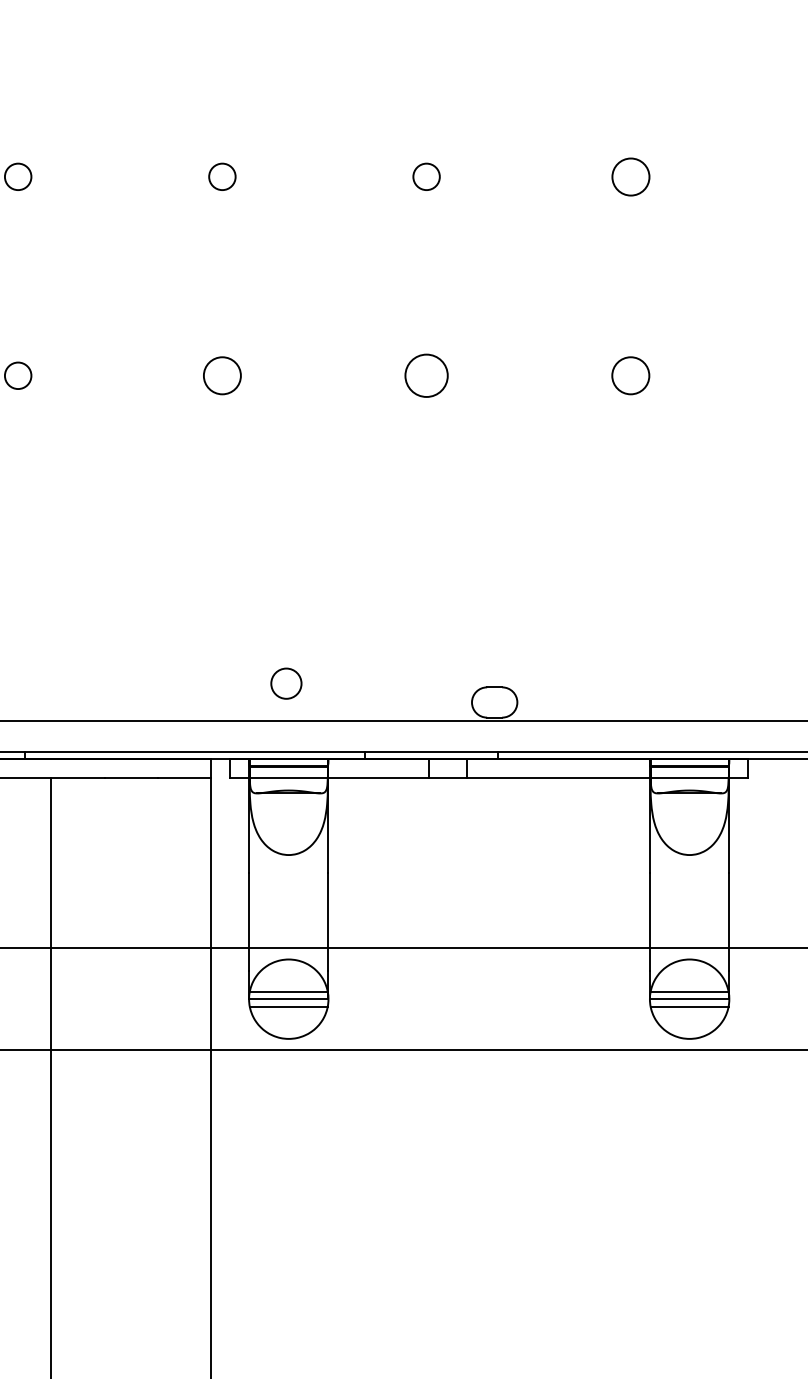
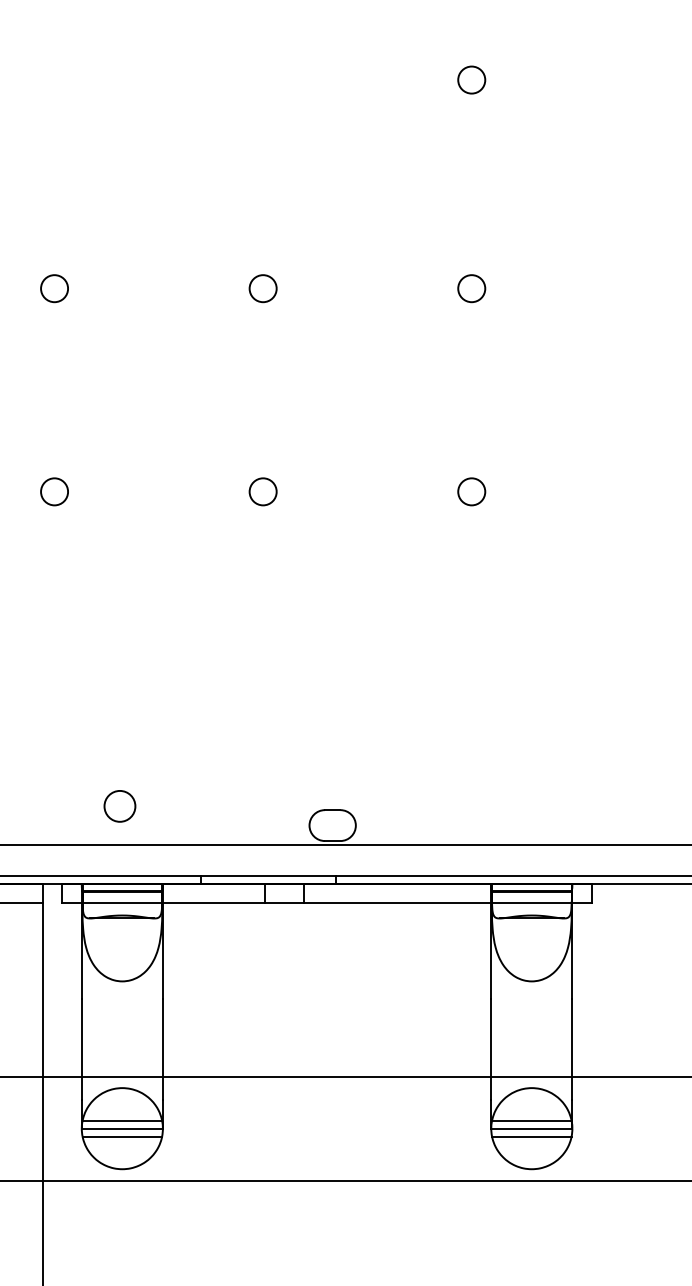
circle: (630, 176) -> (471, 288), size x0.71
circle: (222, 375) -> (54, 491), size x0.71
circle: (426, 375) -> (263, 491), size x0.62
circle: (630, 375) -> (471, 491), size x0.71

